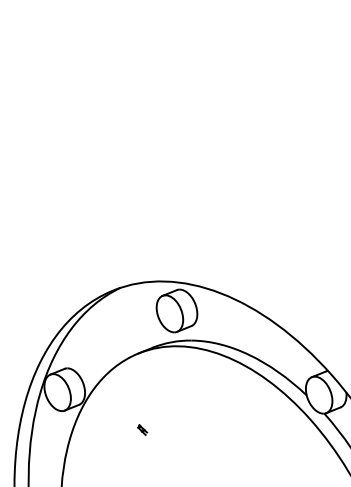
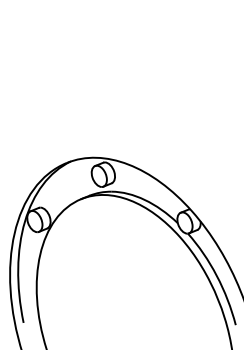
part: (142, 429) -> (83, 242), removed

